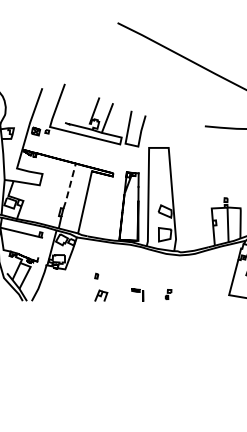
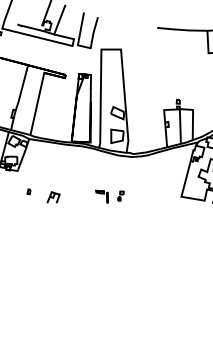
line: (69, 186) -> (21, 88), dashed -> solid
part: (96, 275) -> (28, 191), moved
part: (137, 294) -> (101, 196), moved

